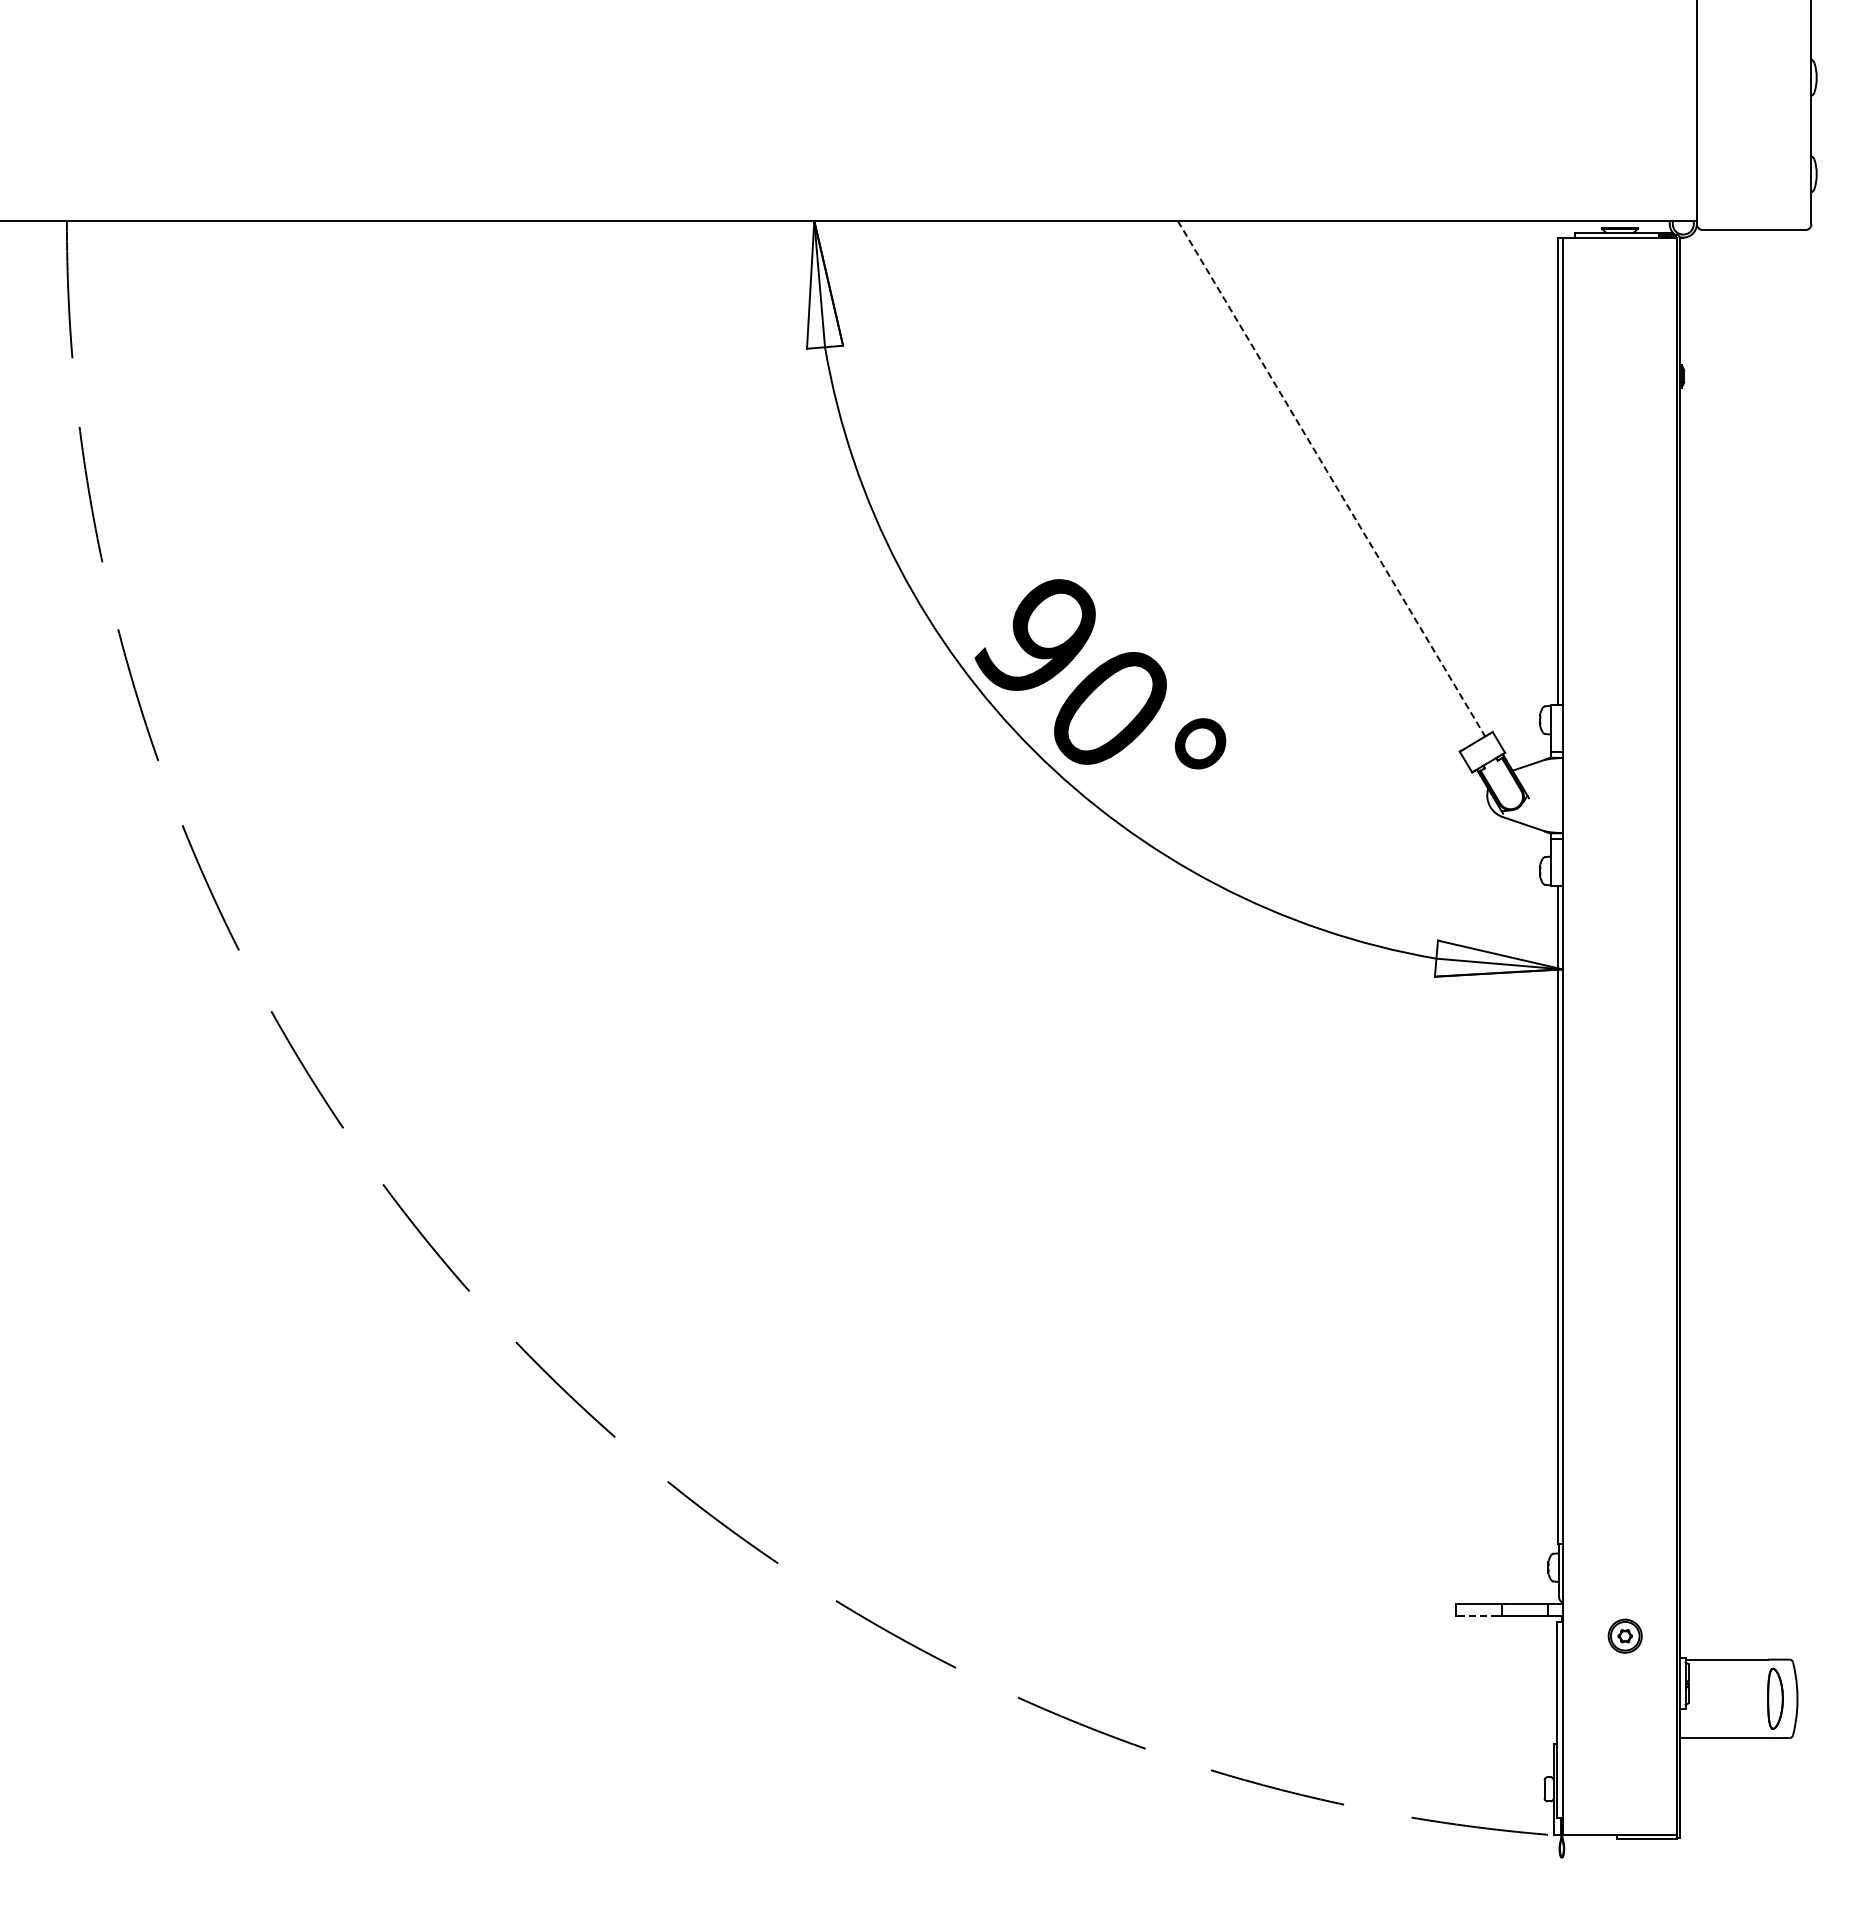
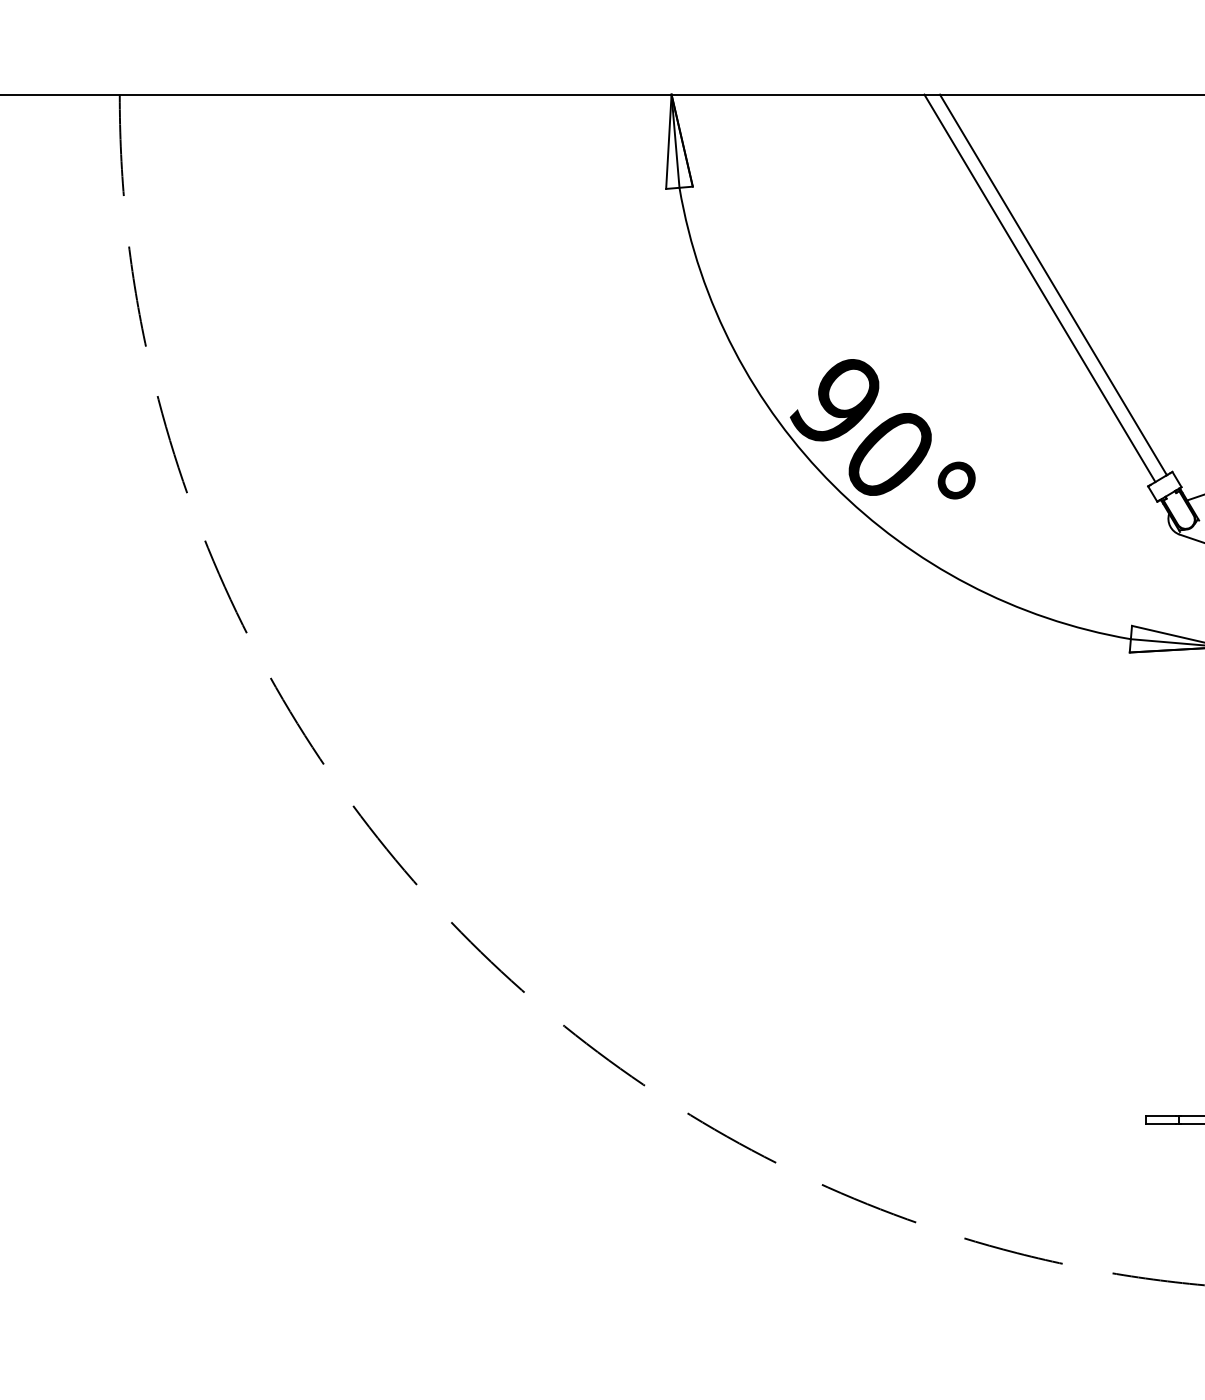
line: (1331, 479) -> (1053, 285), dashed -> solid
line: (1312, 483) -> (1039, 288), added
line: (1477, 1615) -> (1161, 1124), dashed -> solid

